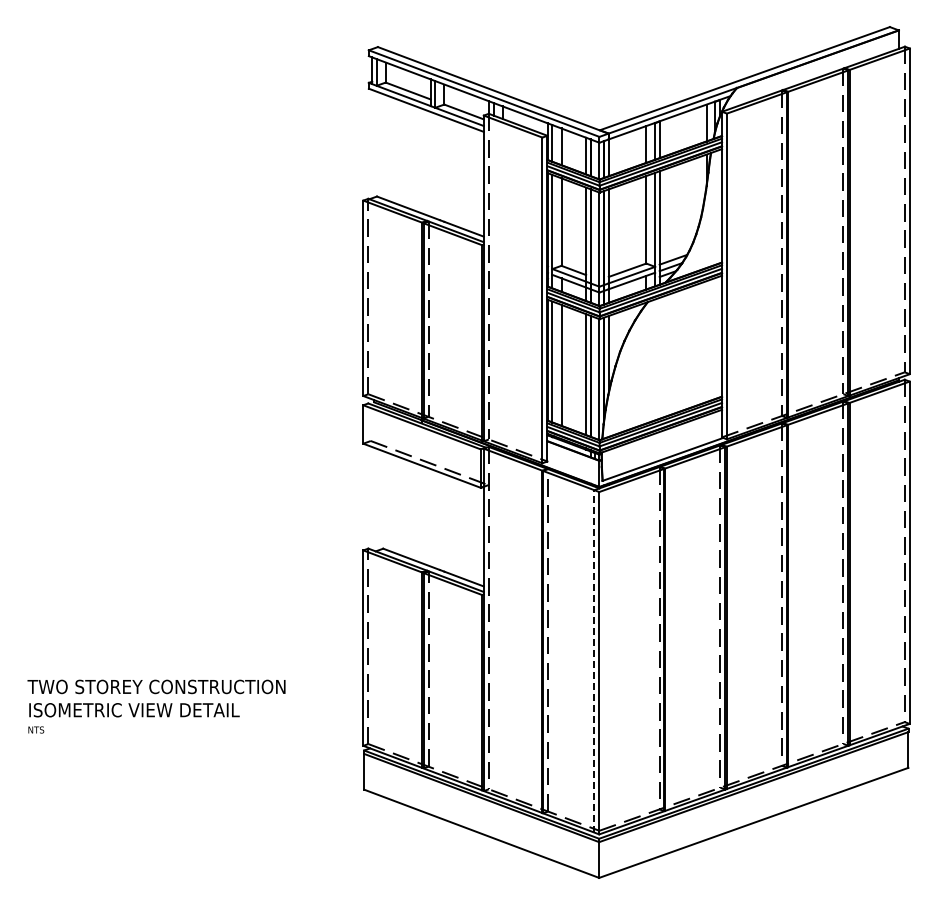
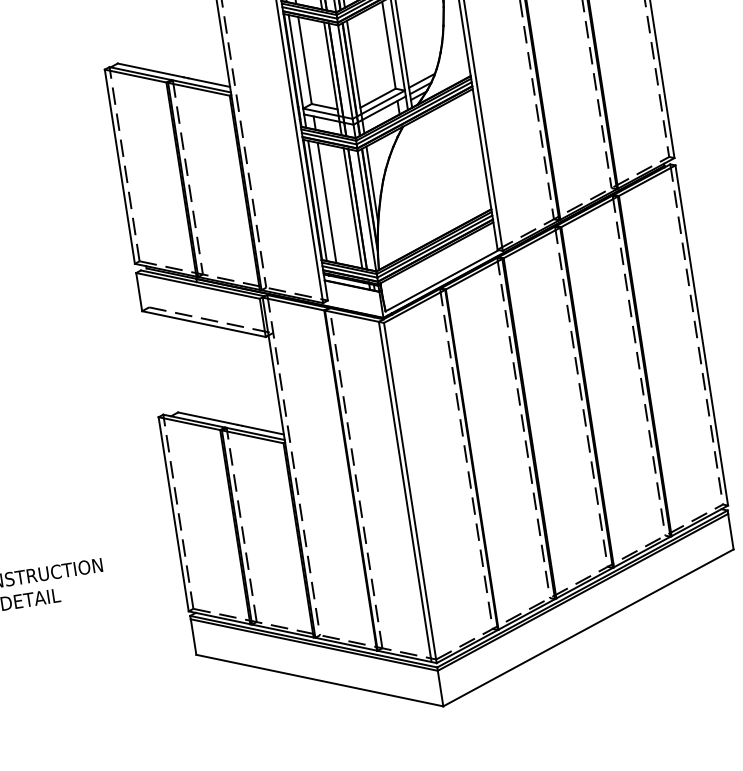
line: (594, 660) -> (405, 491), dashed -> solid

